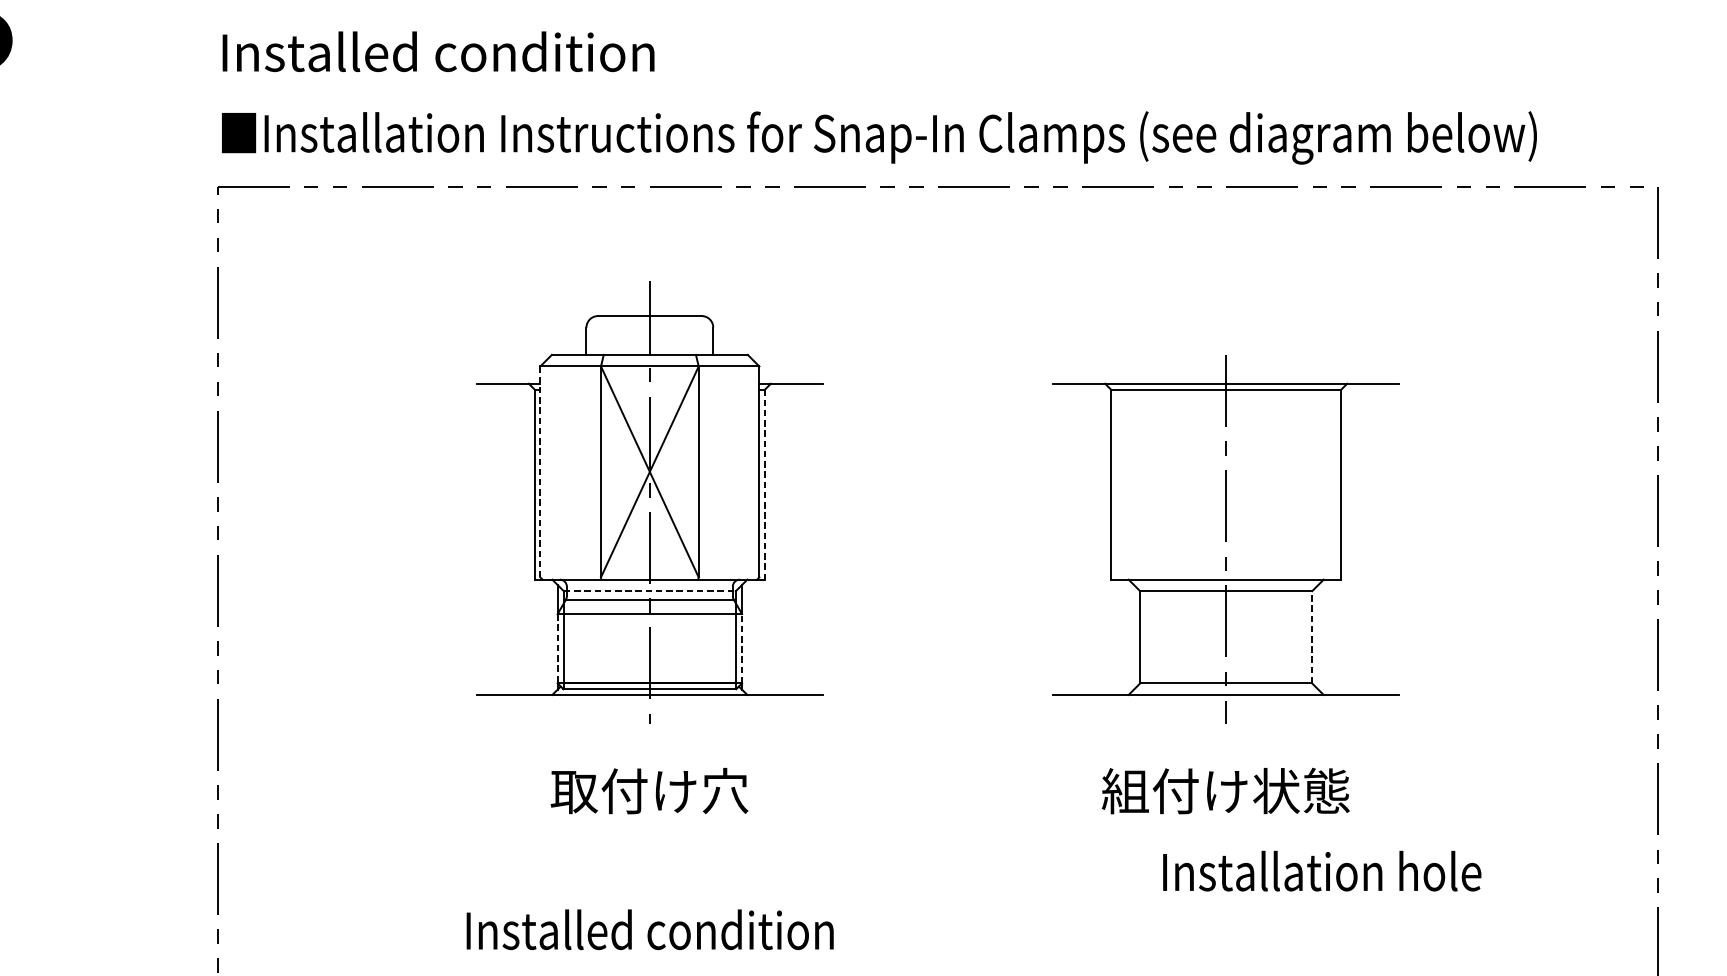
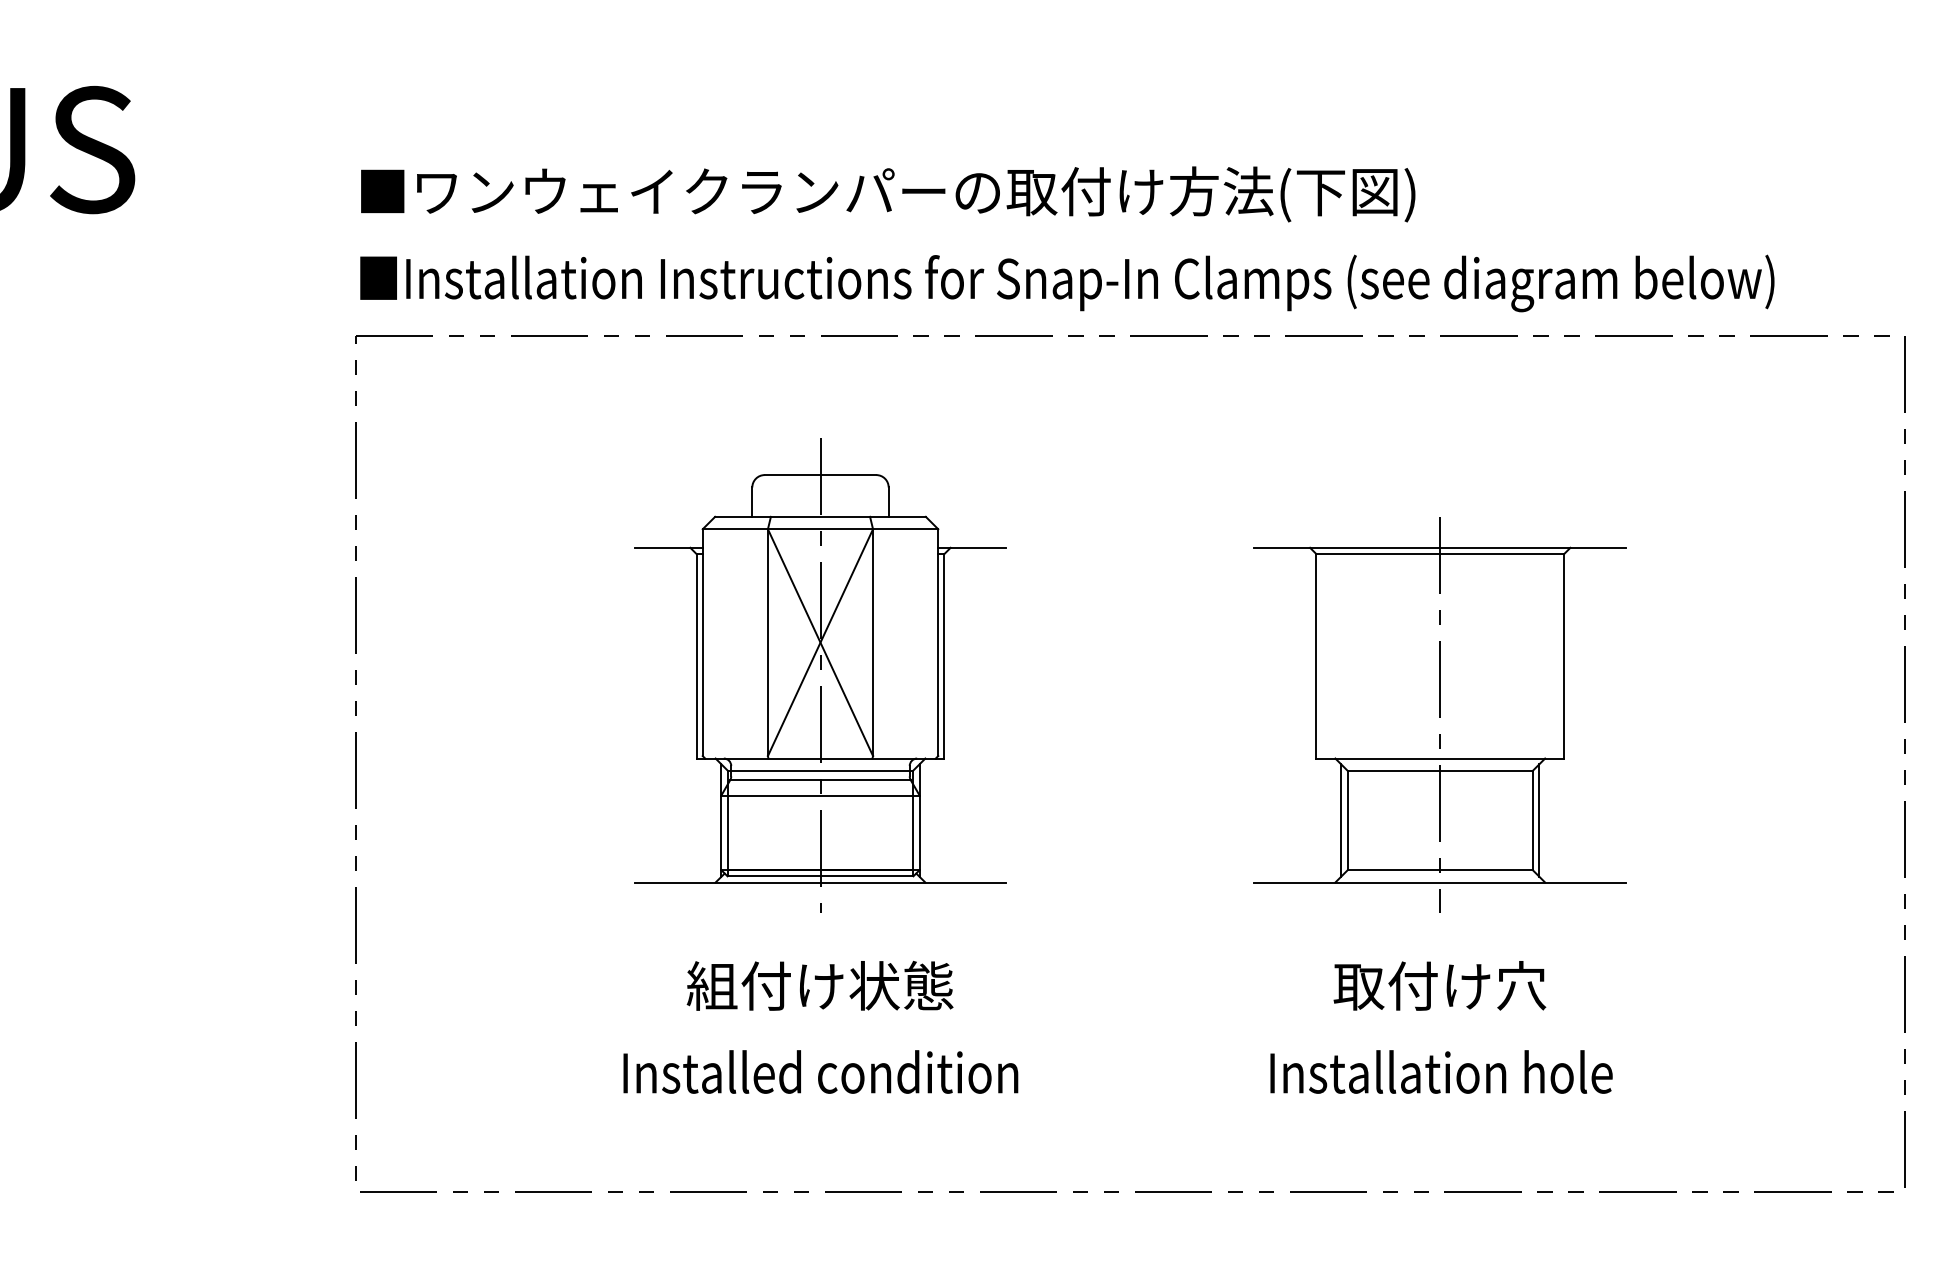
text: (713, 55) -> (888, 194), Installed condition -> ■ワンウェイクランパーの取付け方法(下図)
line: (540, 472) -> (702, 643), dashed -> solid
line: (765, 484) -> (944, 656), dashed -> solid
line: (650, 590) -> (821, 770), dashed -> solid
line: (1134, 637) -> (1341, 820), added
line: (1311, 637) -> (1532, 820), dashed -> solid
line: (1318, 637) -> (1539, 820), added
line: (741, 648) -> (919, 832), dashed -> solid
line: (557, 649) -> (721, 833), dashed -> solid
text: (648, 790) -> (819, 985), 取付け穴 -> 組付け状態
text: (1225, 790) -> (1439, 985), 組付け状態 -> 取付け穴
text: (1322, 870) -> (1441, 1071), moved
text: (649, 929) -> (820, 1071), moved

